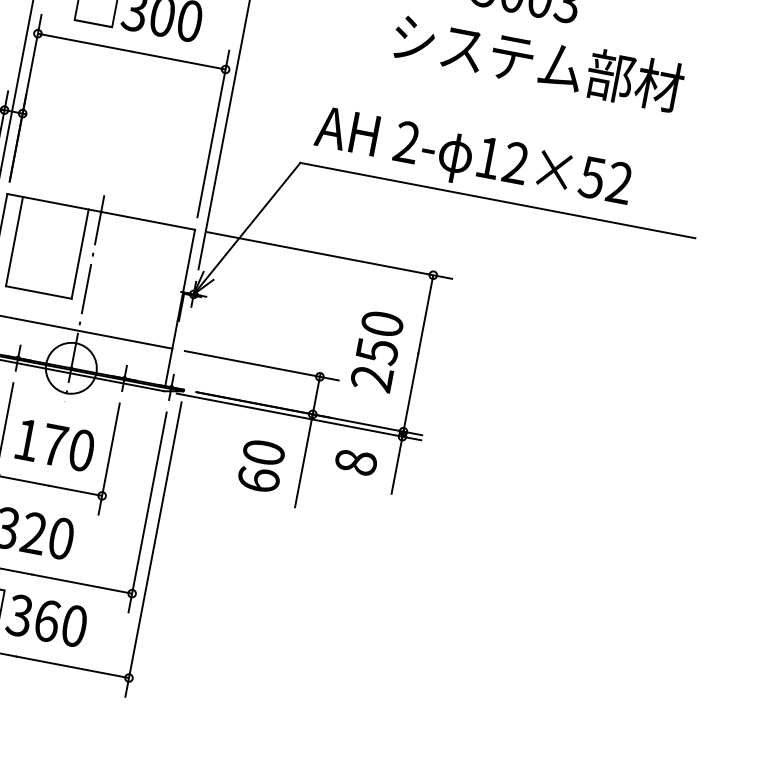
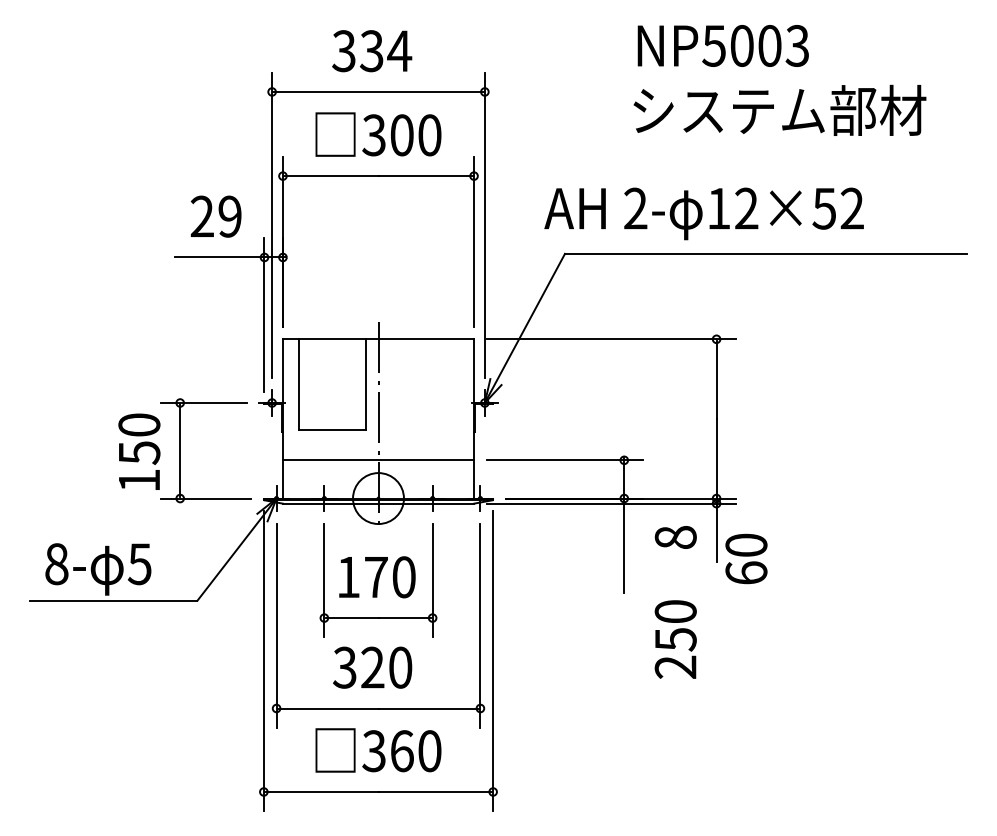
text: (472, 159) -> (703, 213), moved
text: (376, 351) -> (675, 639), moved
text: (261, 465) -> (746, 558), moved

